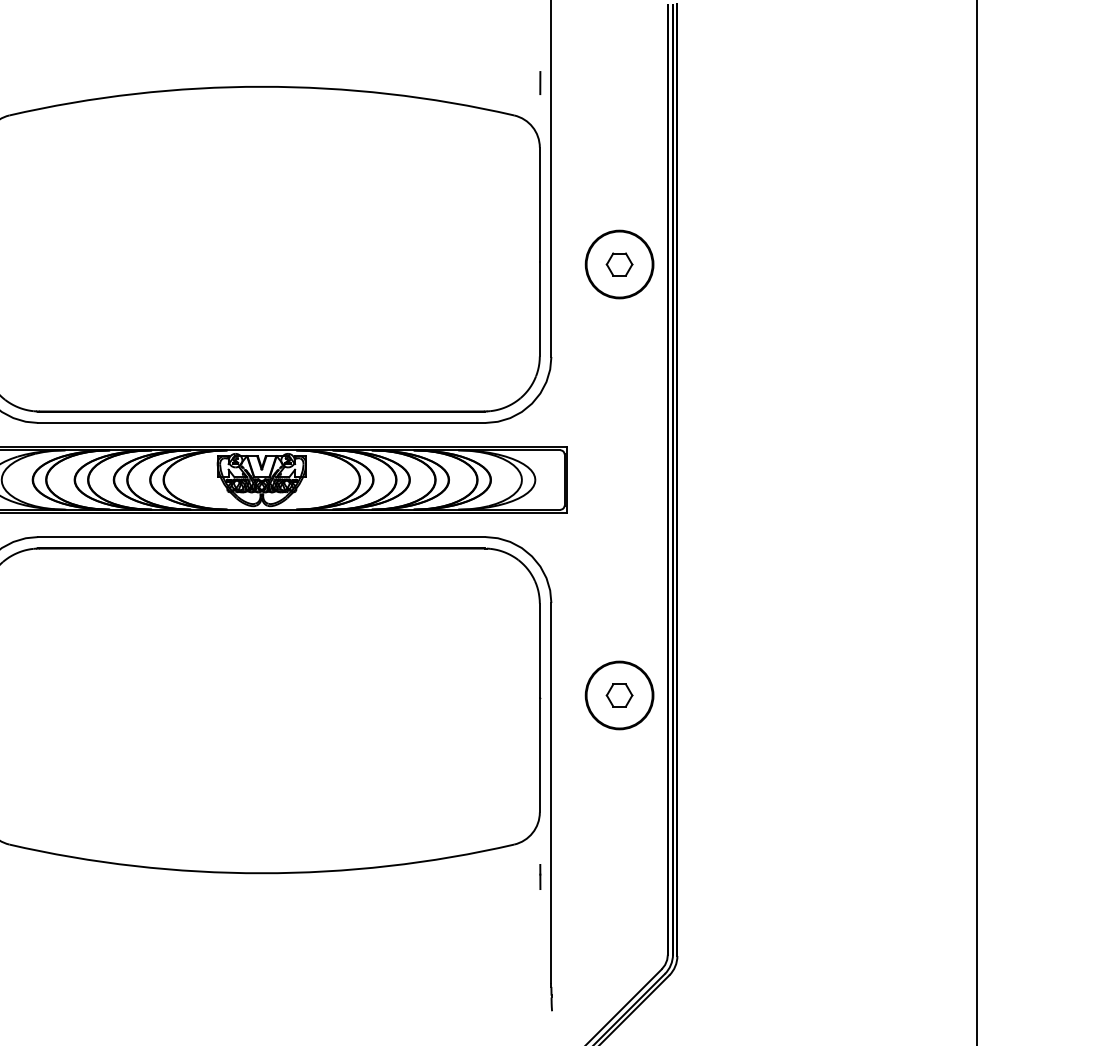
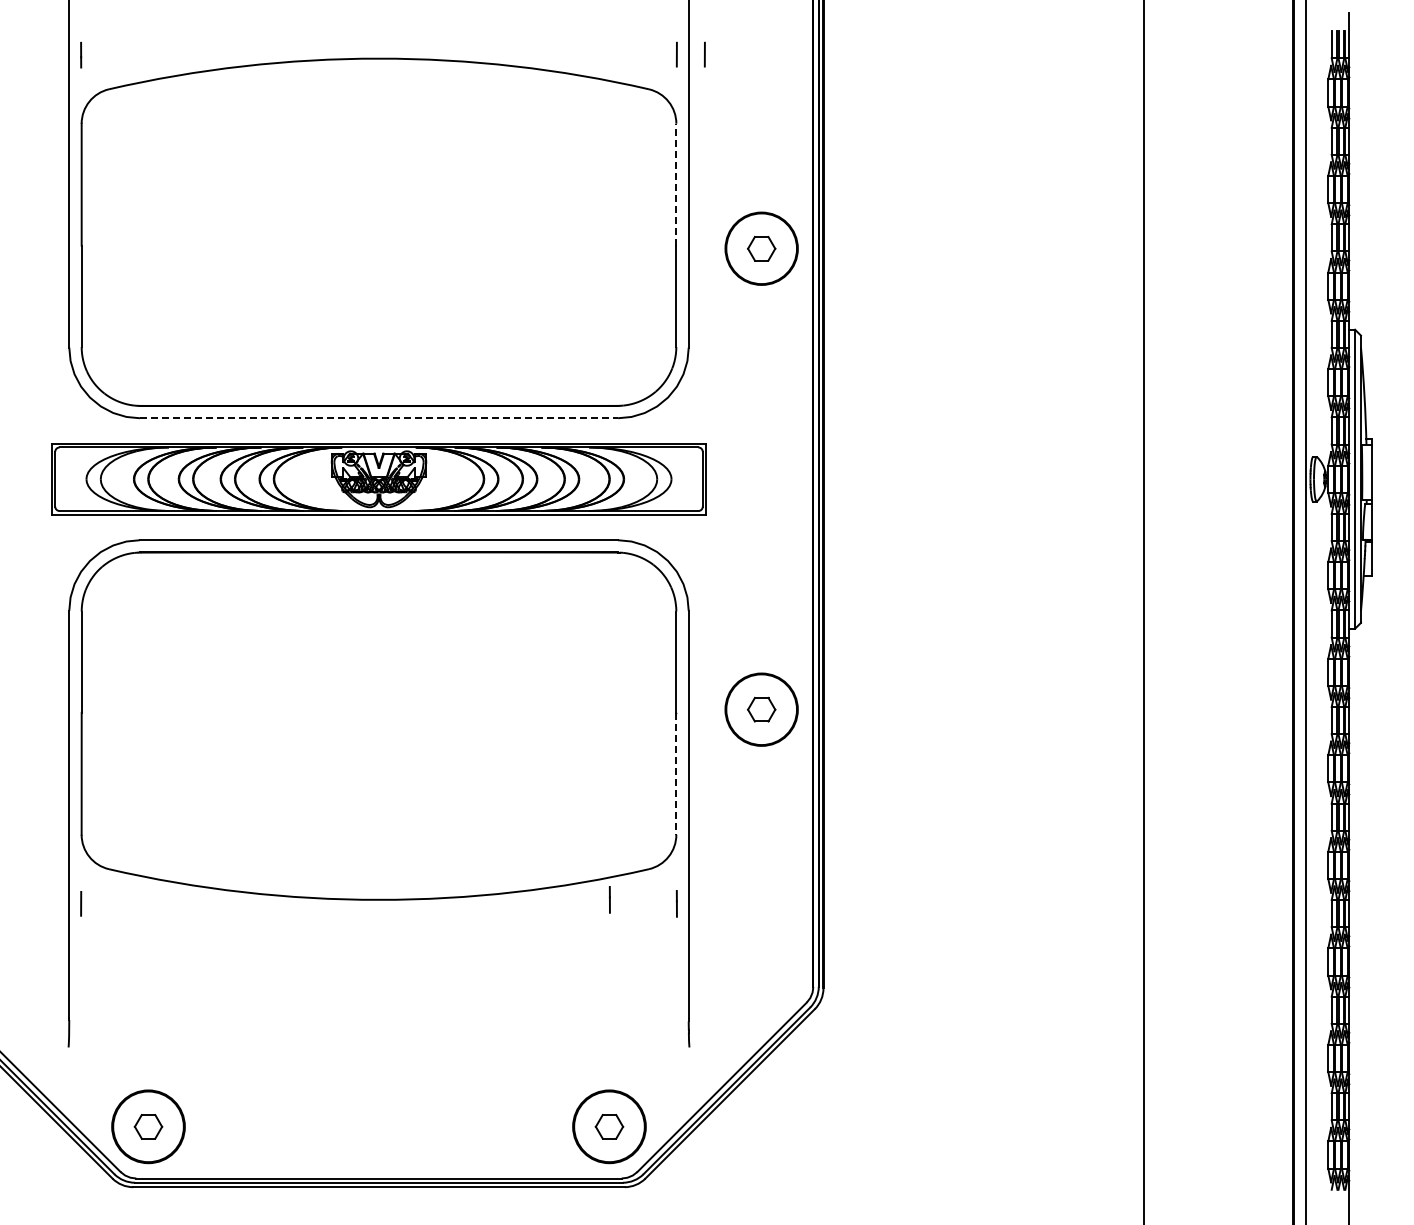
line: (566, 82) -> (704, 54), added
line: (539, 204) -> (676, 184), solid -> dashed
line: (262, 423) -> (379, 418), solid -> dashed
line: (539, 755) -> (676, 773), solid -> dashed
line: (477, 872) -> (609, 899), added

